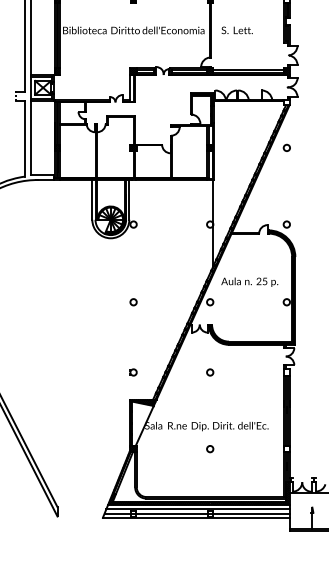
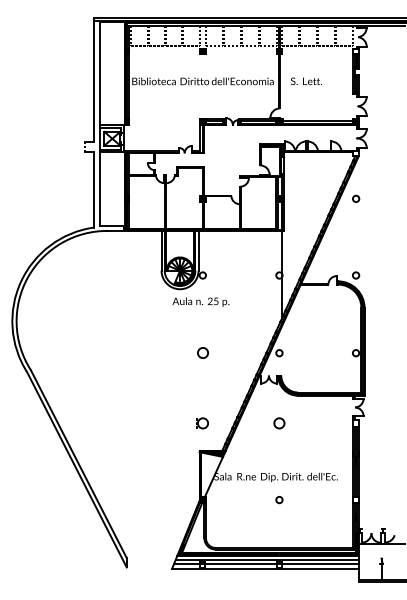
text: (249, 281) -> (200, 301), moved
circle: (133, 302) -> (202, 353), size x1.6
part: (133, 372) -> (202, 423), size x1.6
circle: (210, 372) -> (279, 423), size x1.6

